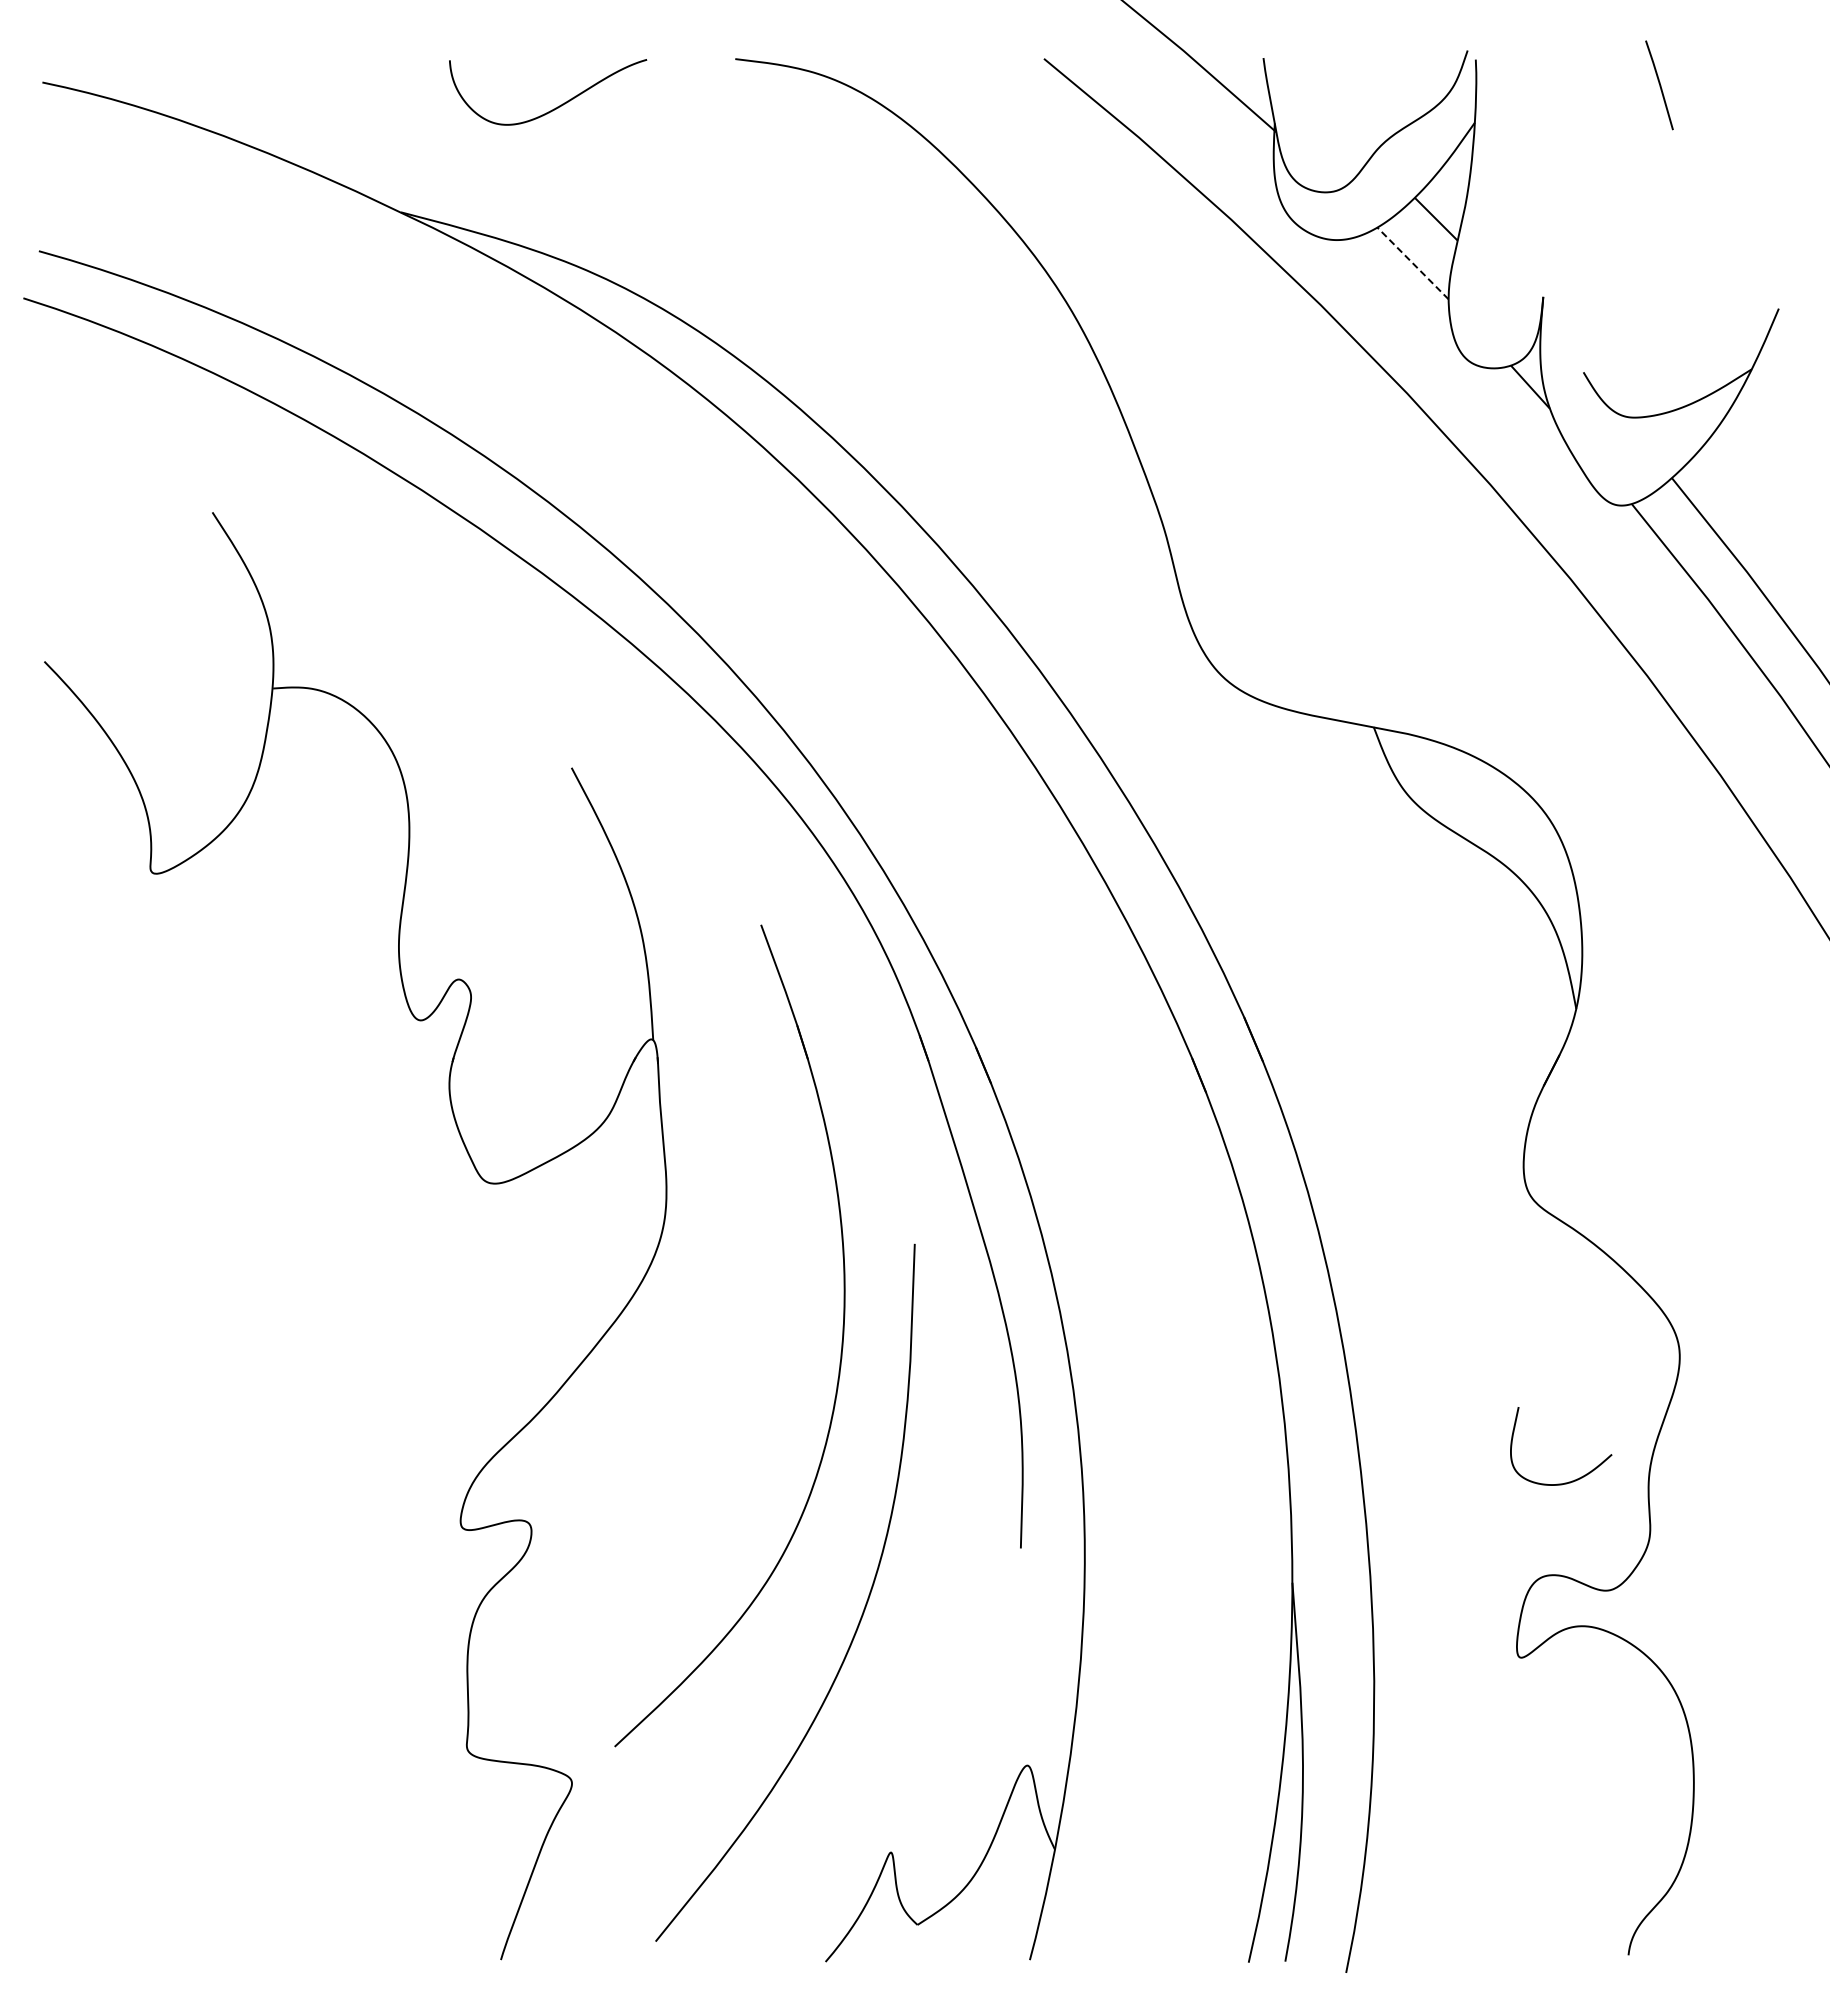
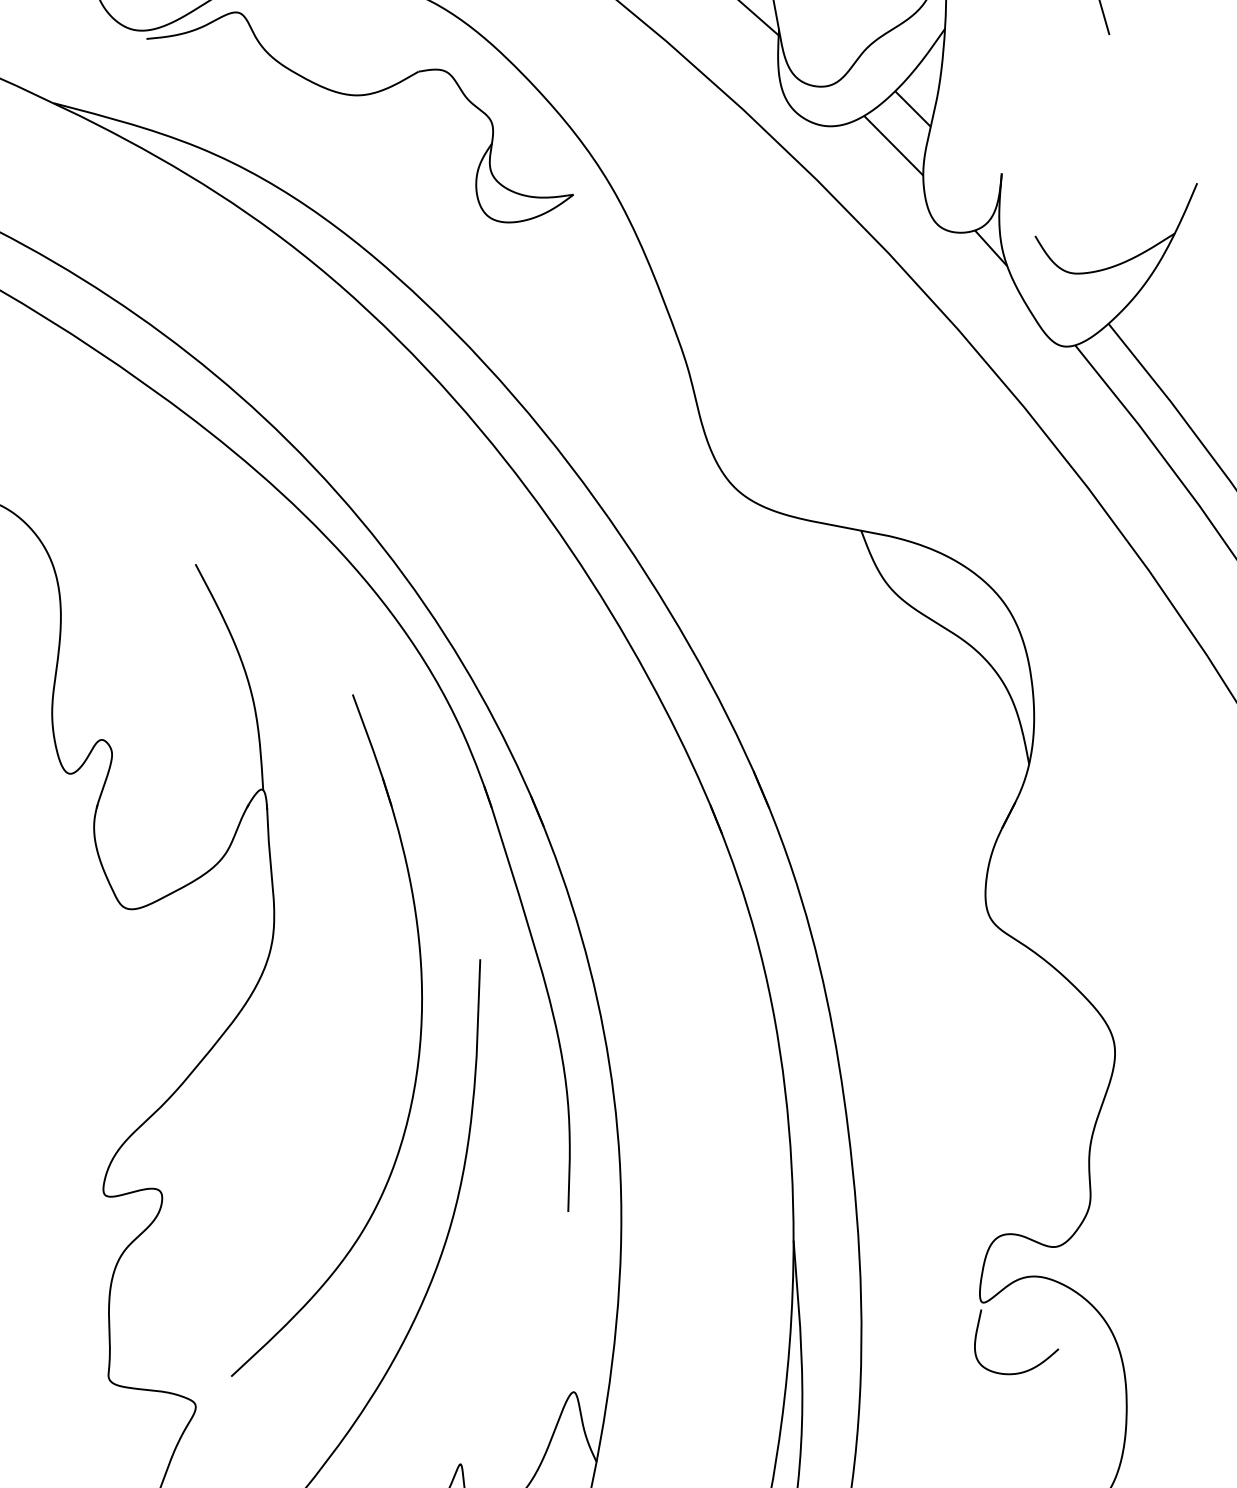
part: (769, 203) -> (359, 95), added
line: (1413, 263) -> (894, 145), dashed -> solid
curve: (1574, 1479) -> (1027, 1369), moved

